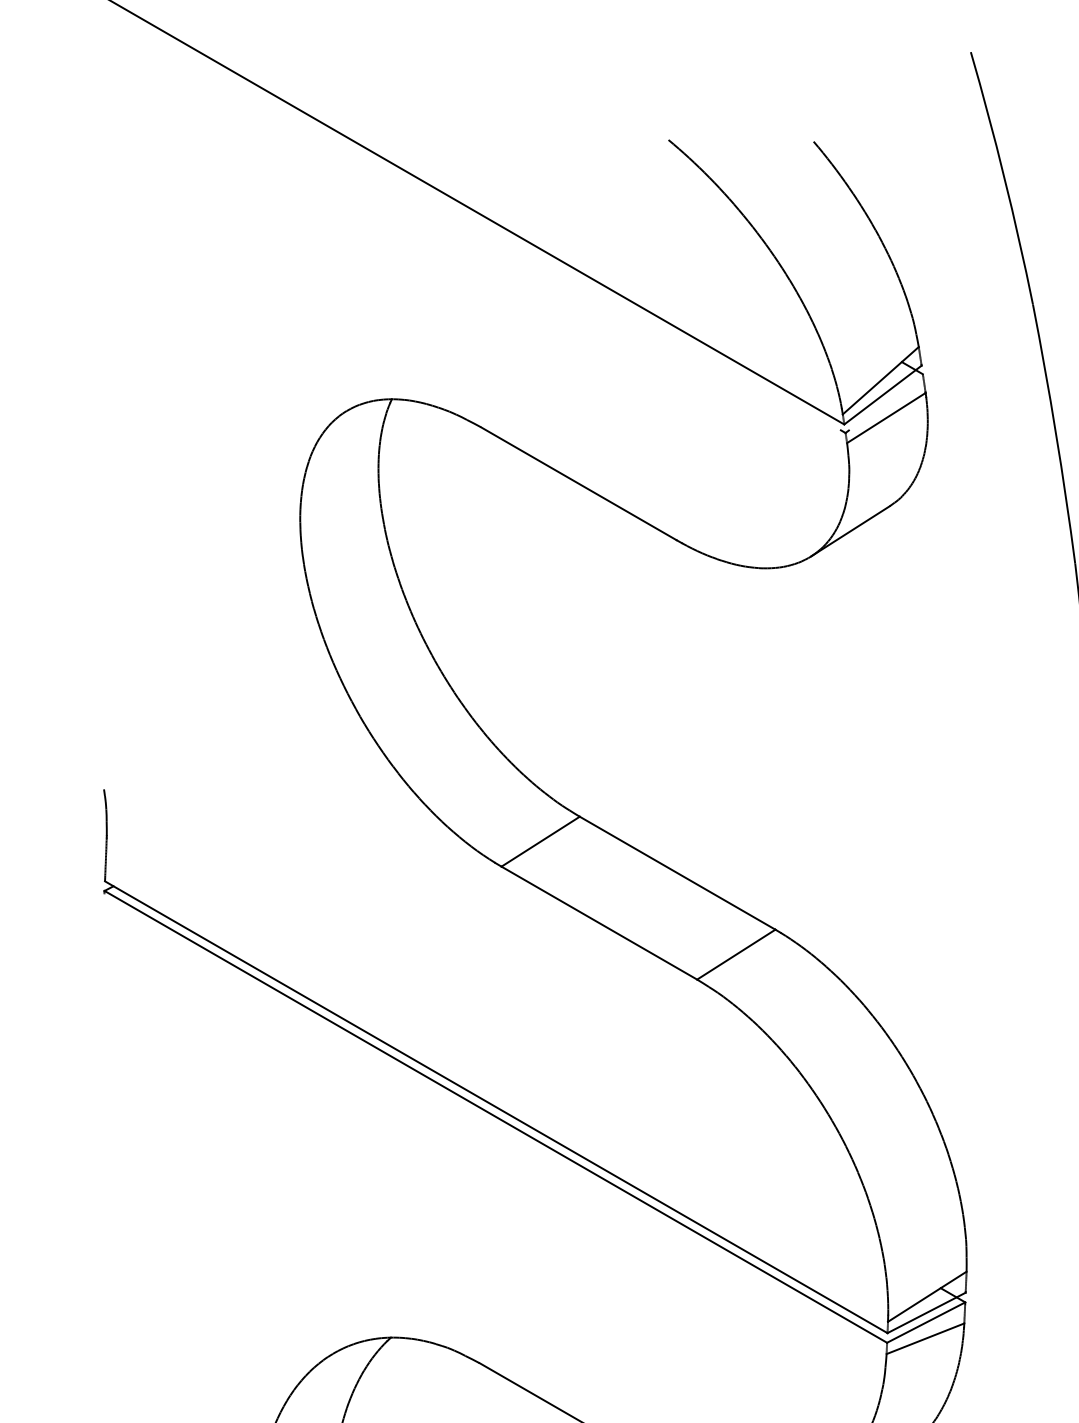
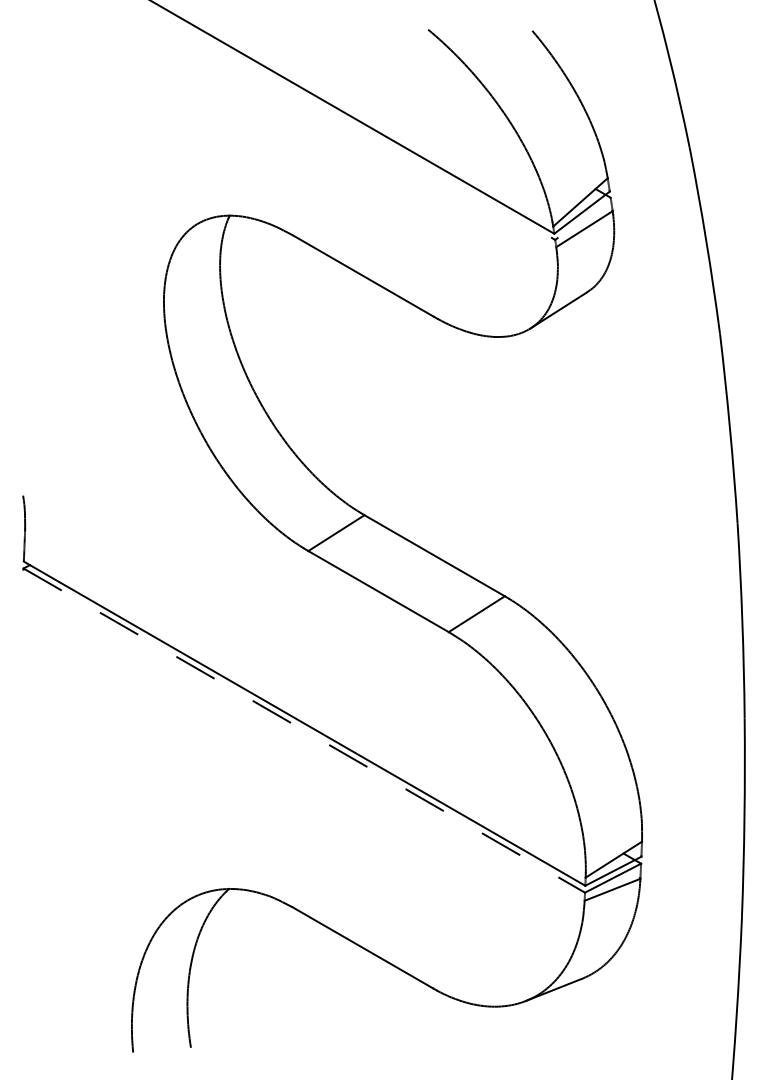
line: (496, 1116) -> (304, 730), solid -> dashed

